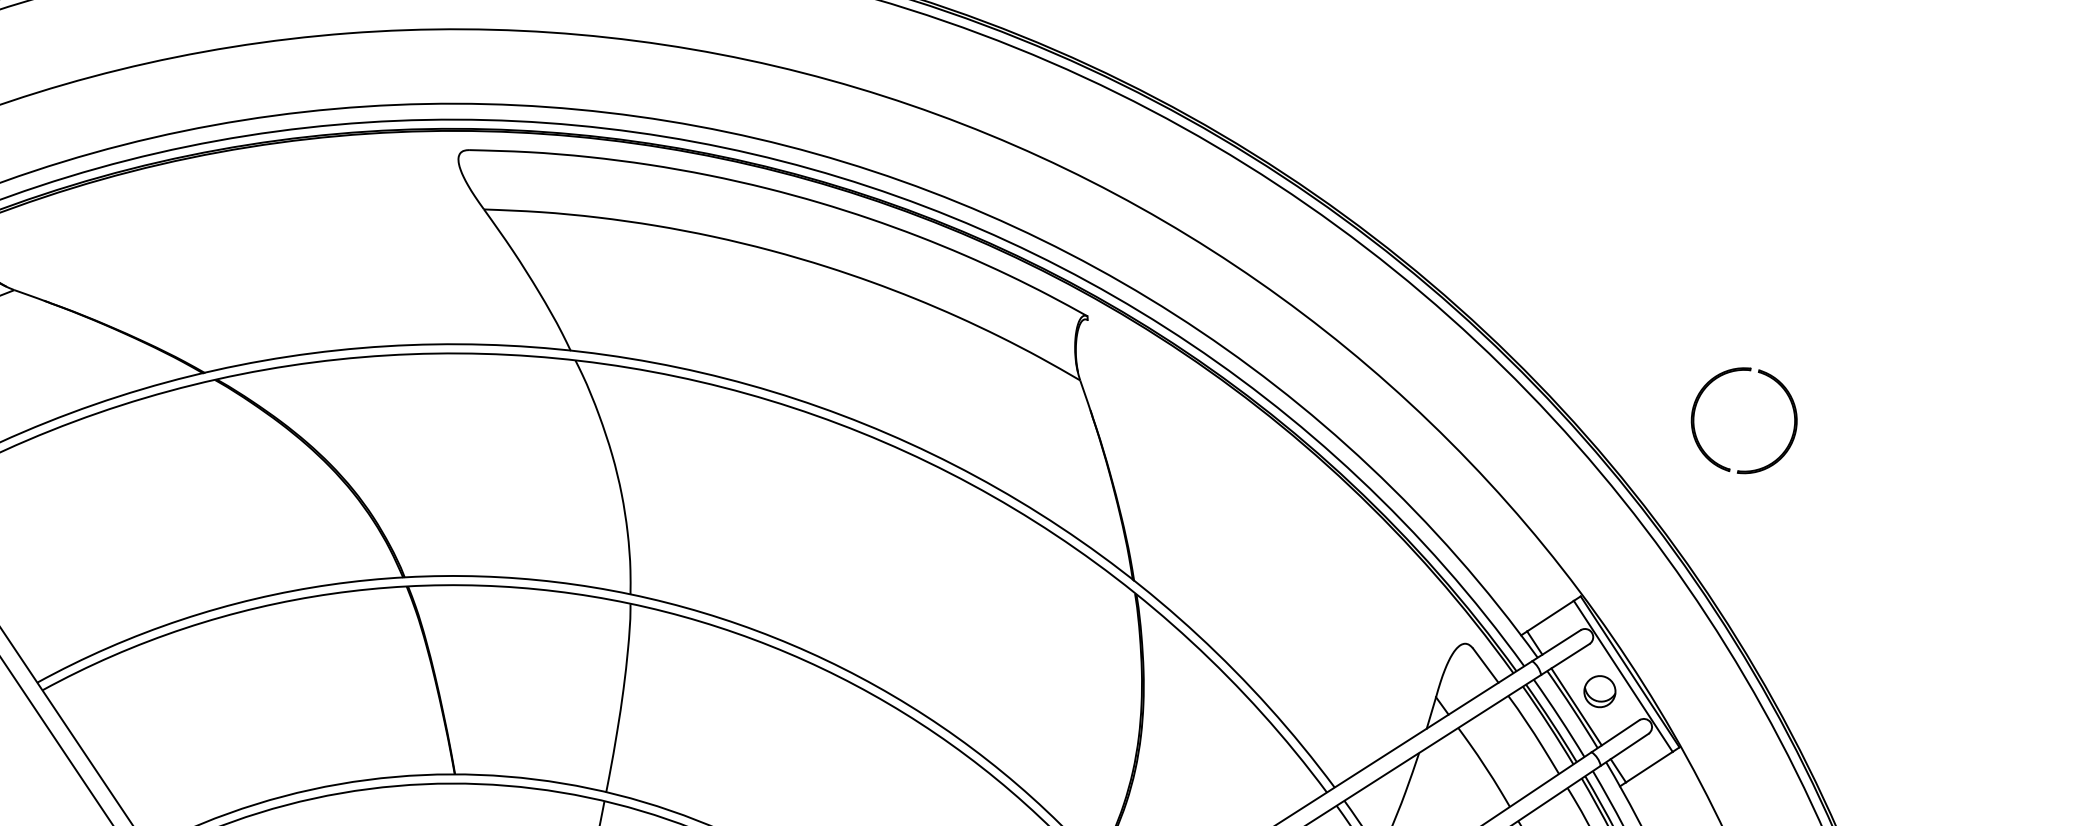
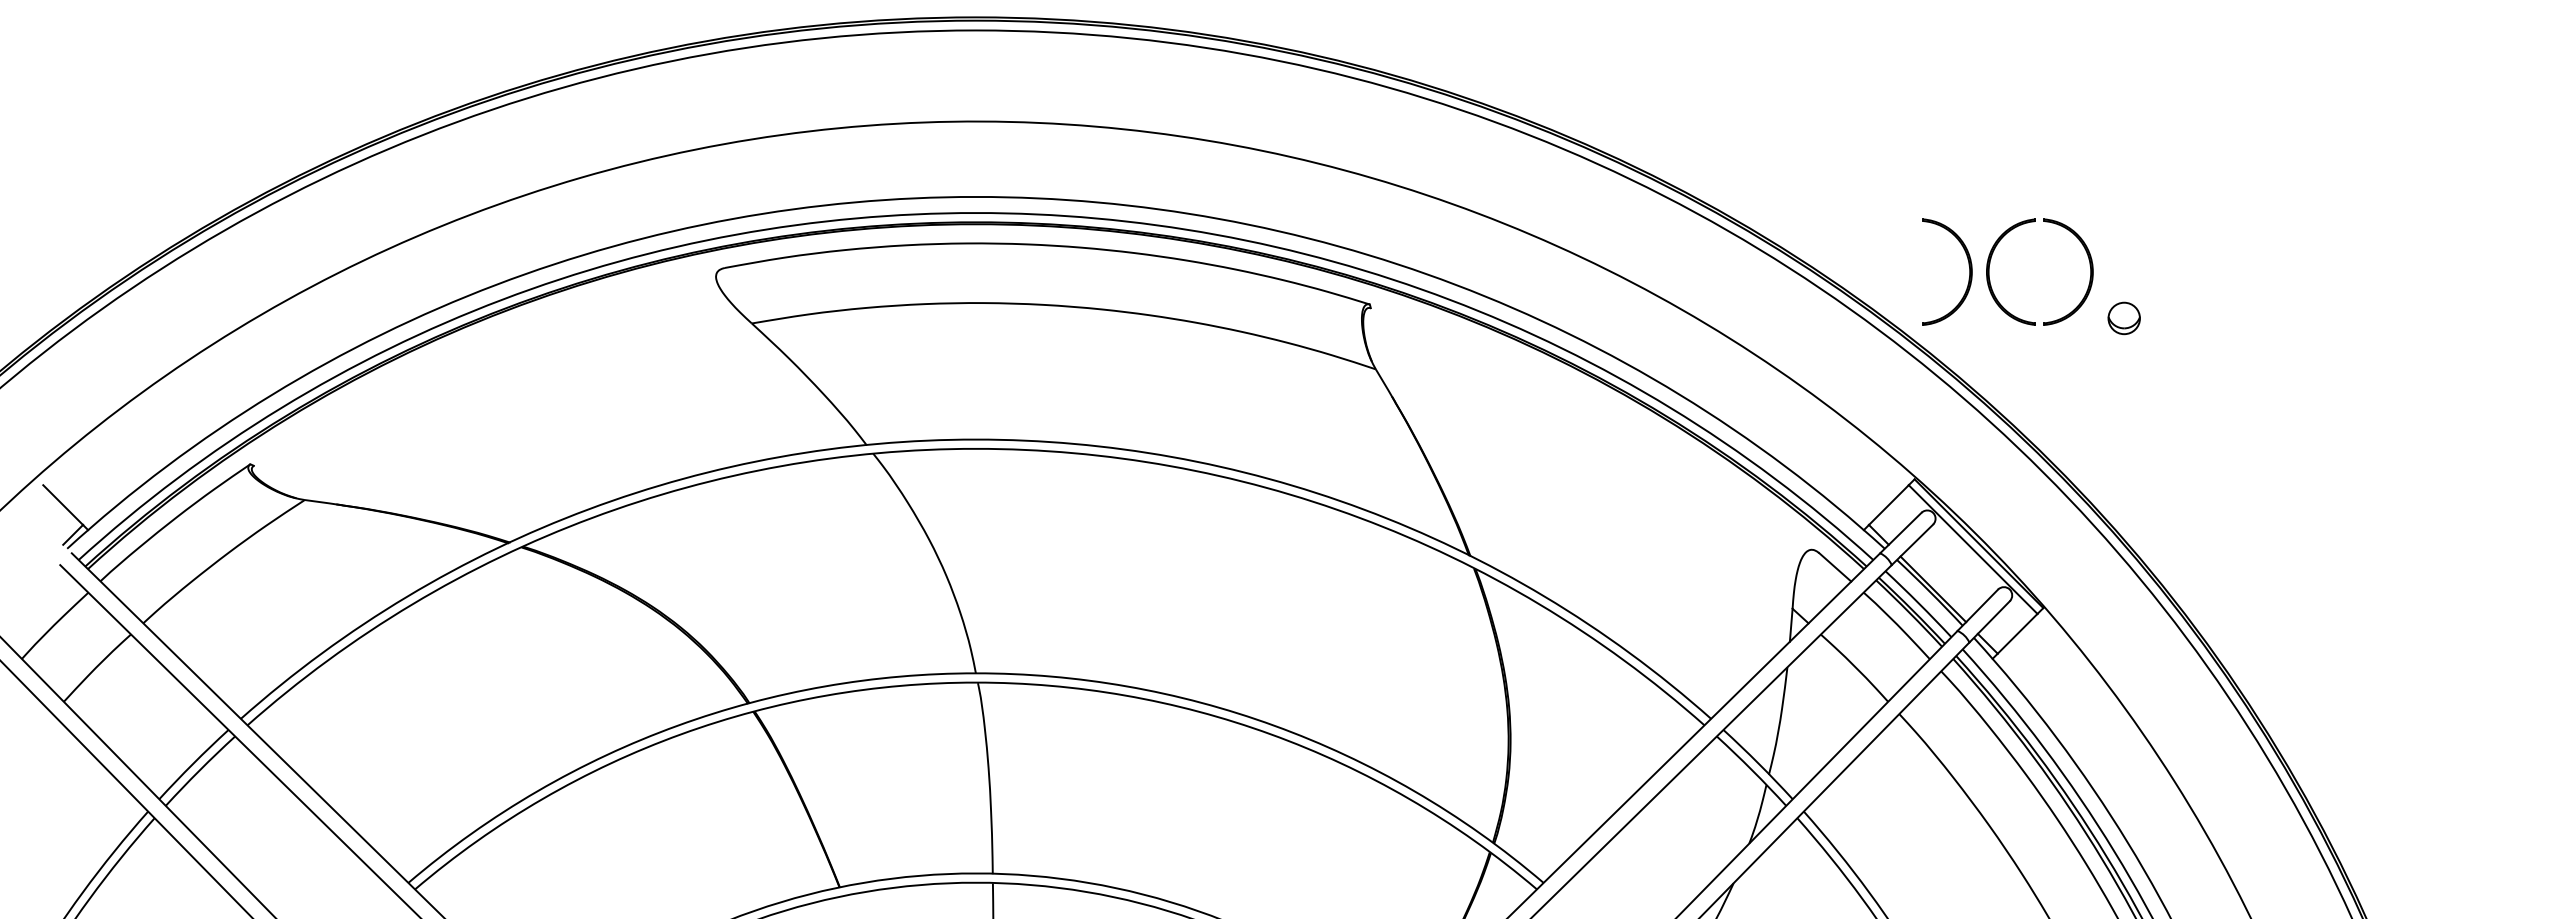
part: (1676, 399) -> (1968, 265), added
part: (1599, 691) -> (2123, 318), moved

